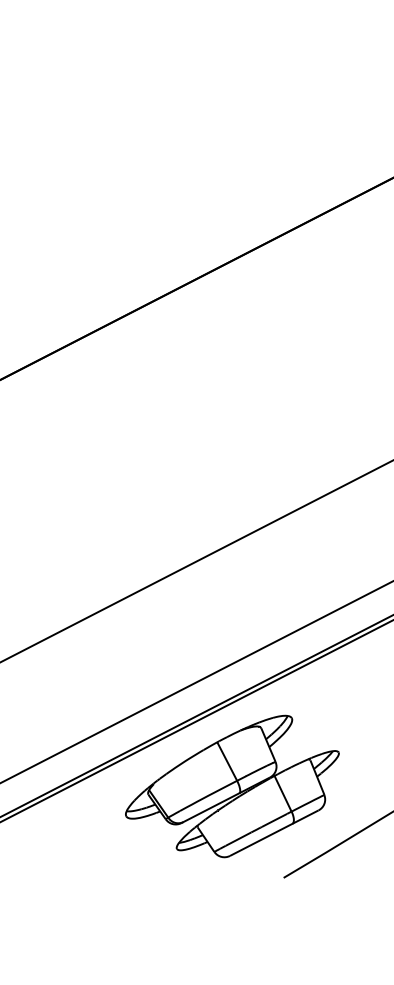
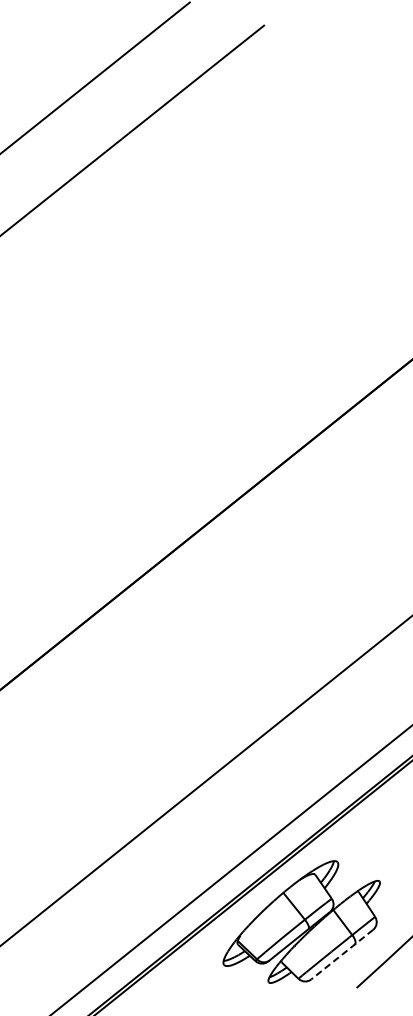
line: (274, 833) -> (342, 954), solid -> dashed

